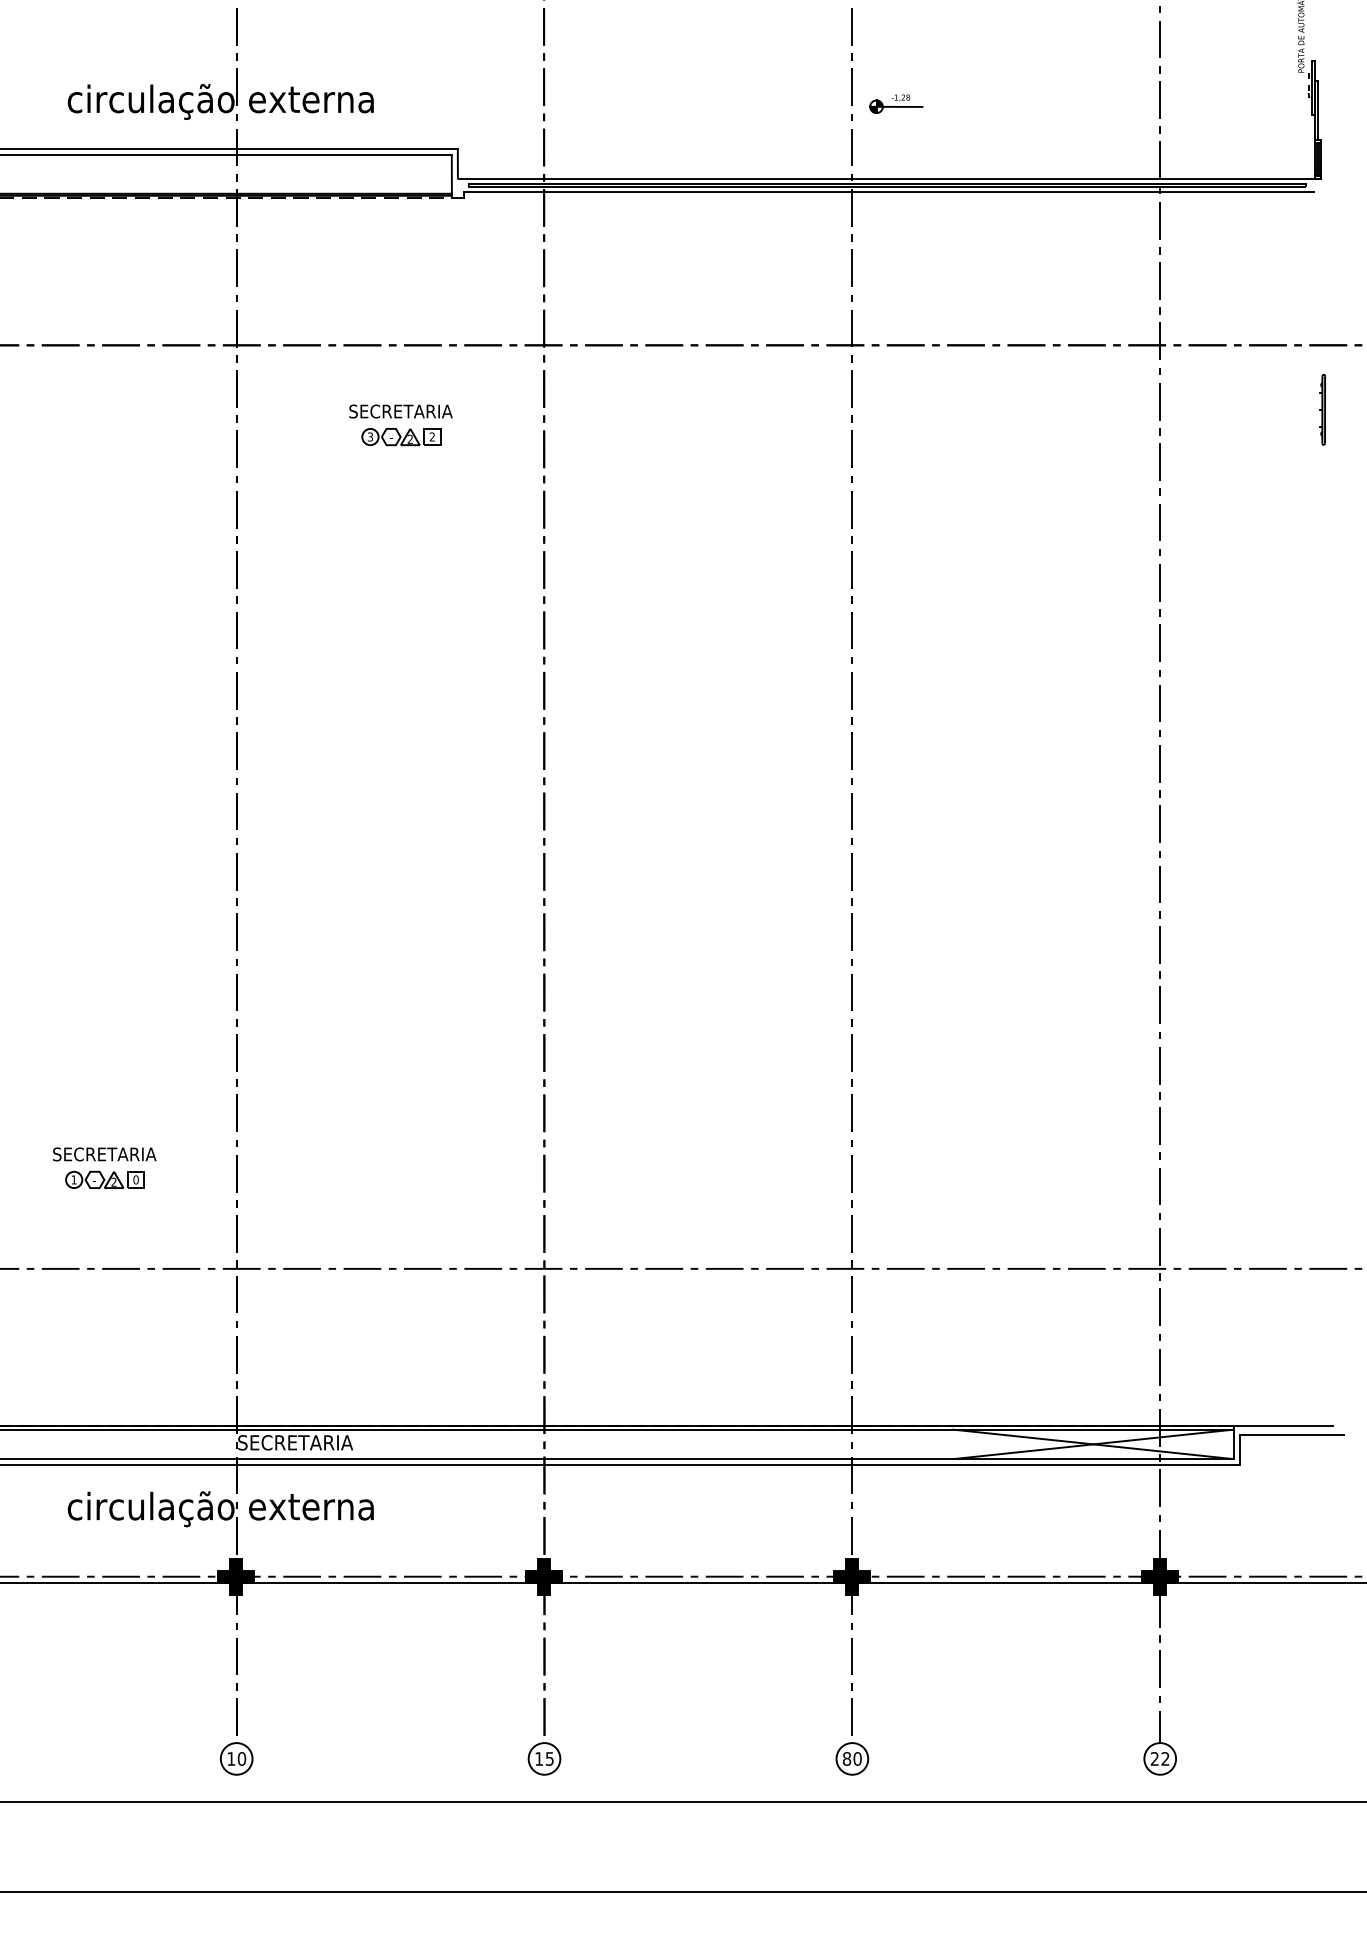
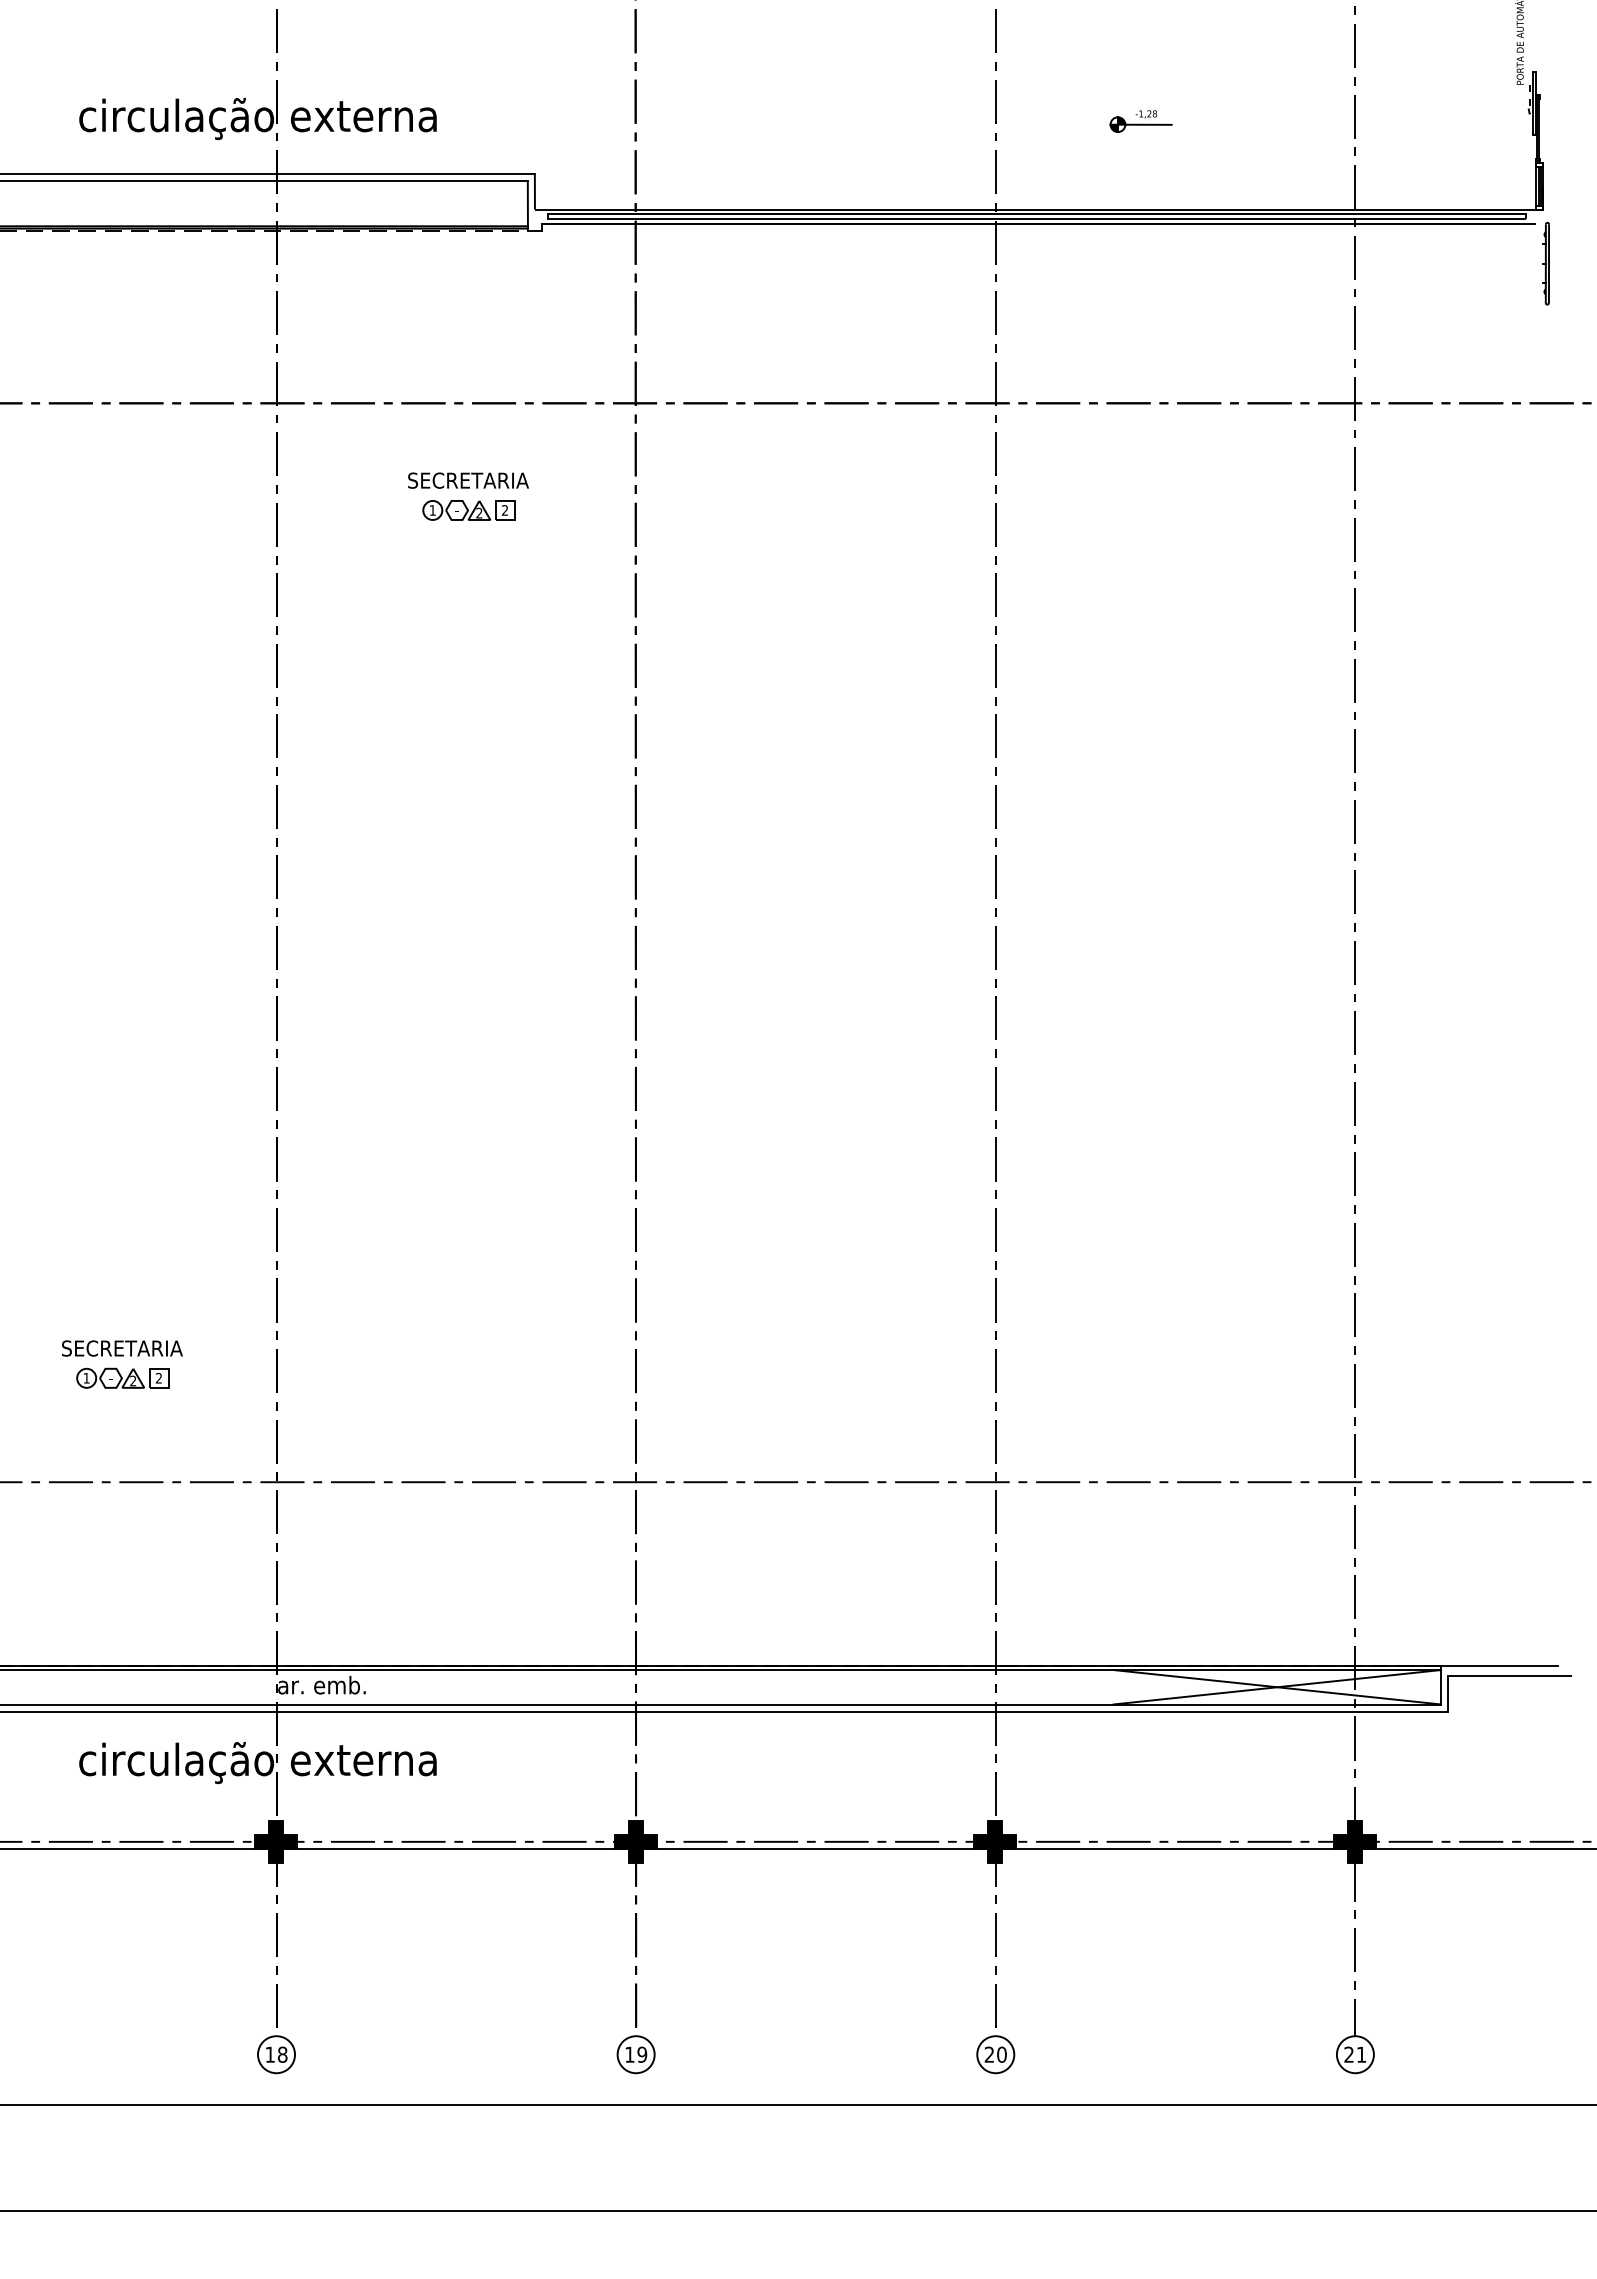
part: (895, 104) -> (1140, 121), moved
part: (1322, 409) -> (1545, 263), moved
text: (370, 437) -> (432, 510), 3 -> 1
text: (135, 1180) -> (158, 1378), 0 -> 2
text: (295, 1442) -> (345, 1684), SECRETARIA -> ar. emb.
text: (241, 1758) -> (282, 2054), 10 -> 18
text: (549, 1758) -> (642, 2054), 15 -> 19
text: (846, 1758) -> (989, 2054), 80 -> 20
text: (1164, 1758) -> (1360, 2054), 22 -> 21

